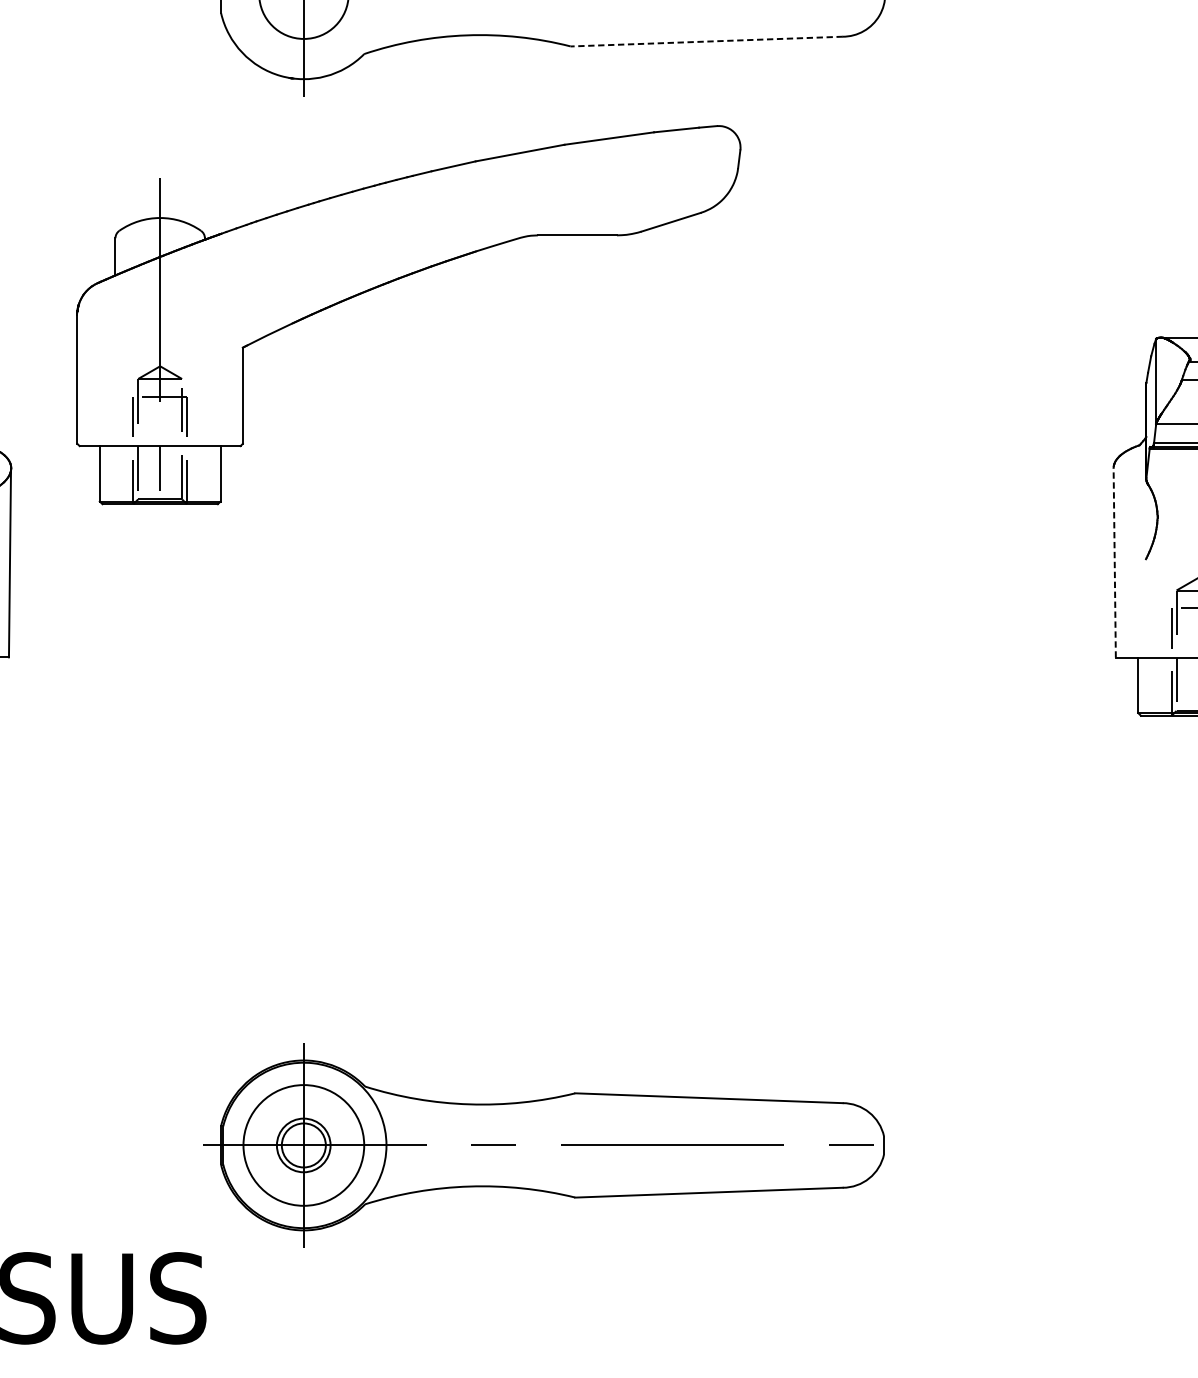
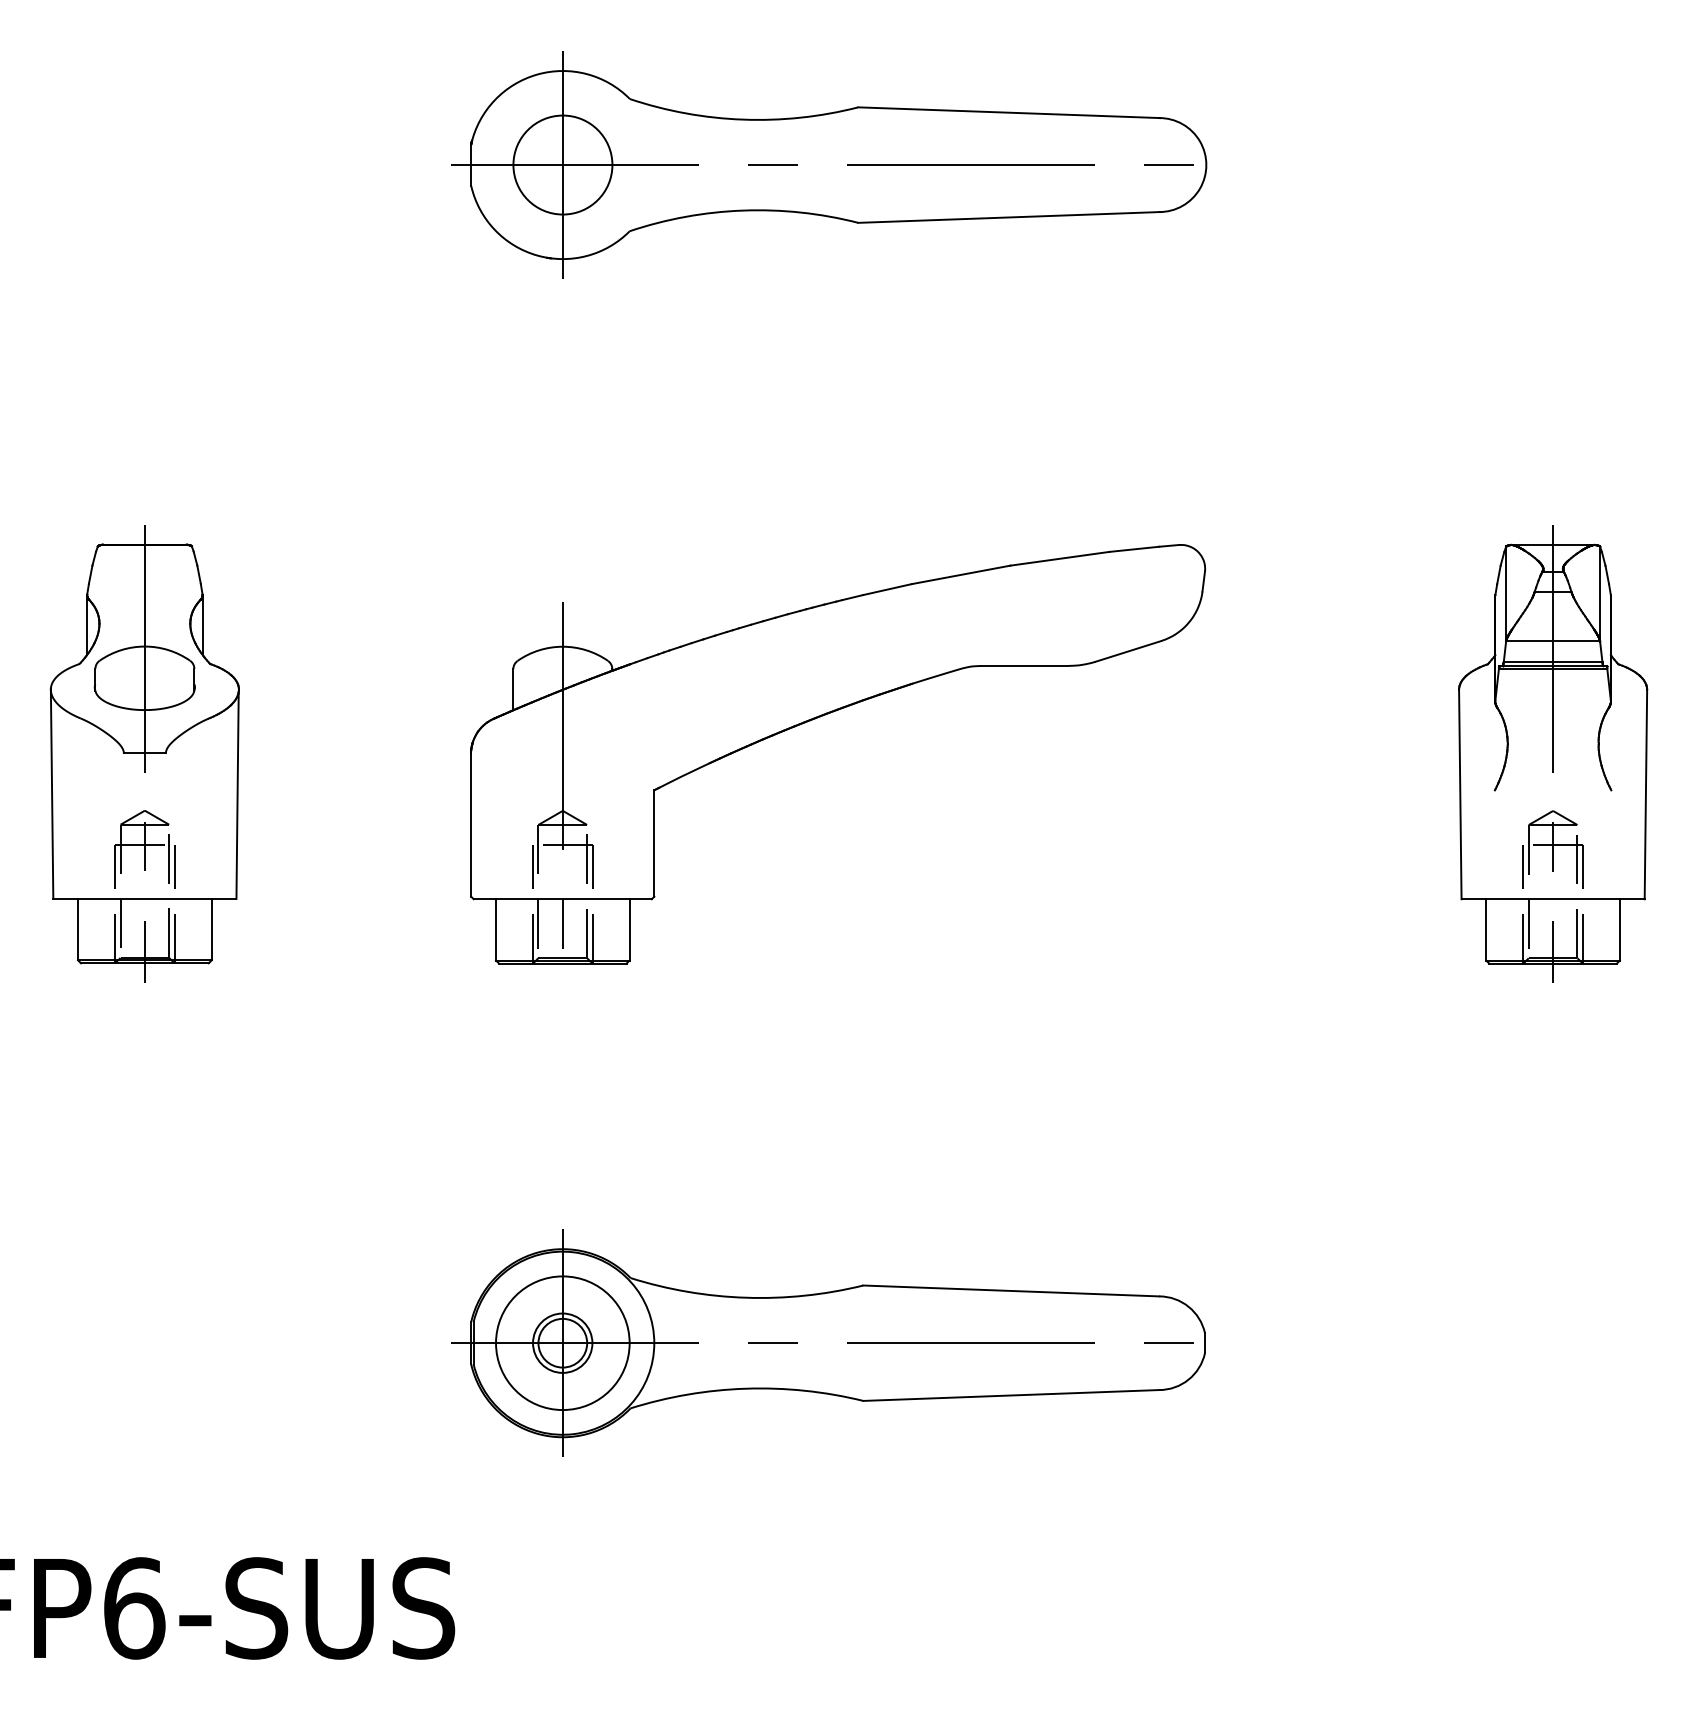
line: (706, 41) -> (1008, 217), dashed -> solid
part: (397, 280) -> (825, 715), moved
line: (1114, 562) -> (1460, 794), dashed -> solid
part: (543, 1144) -> (828, 1342), moved

